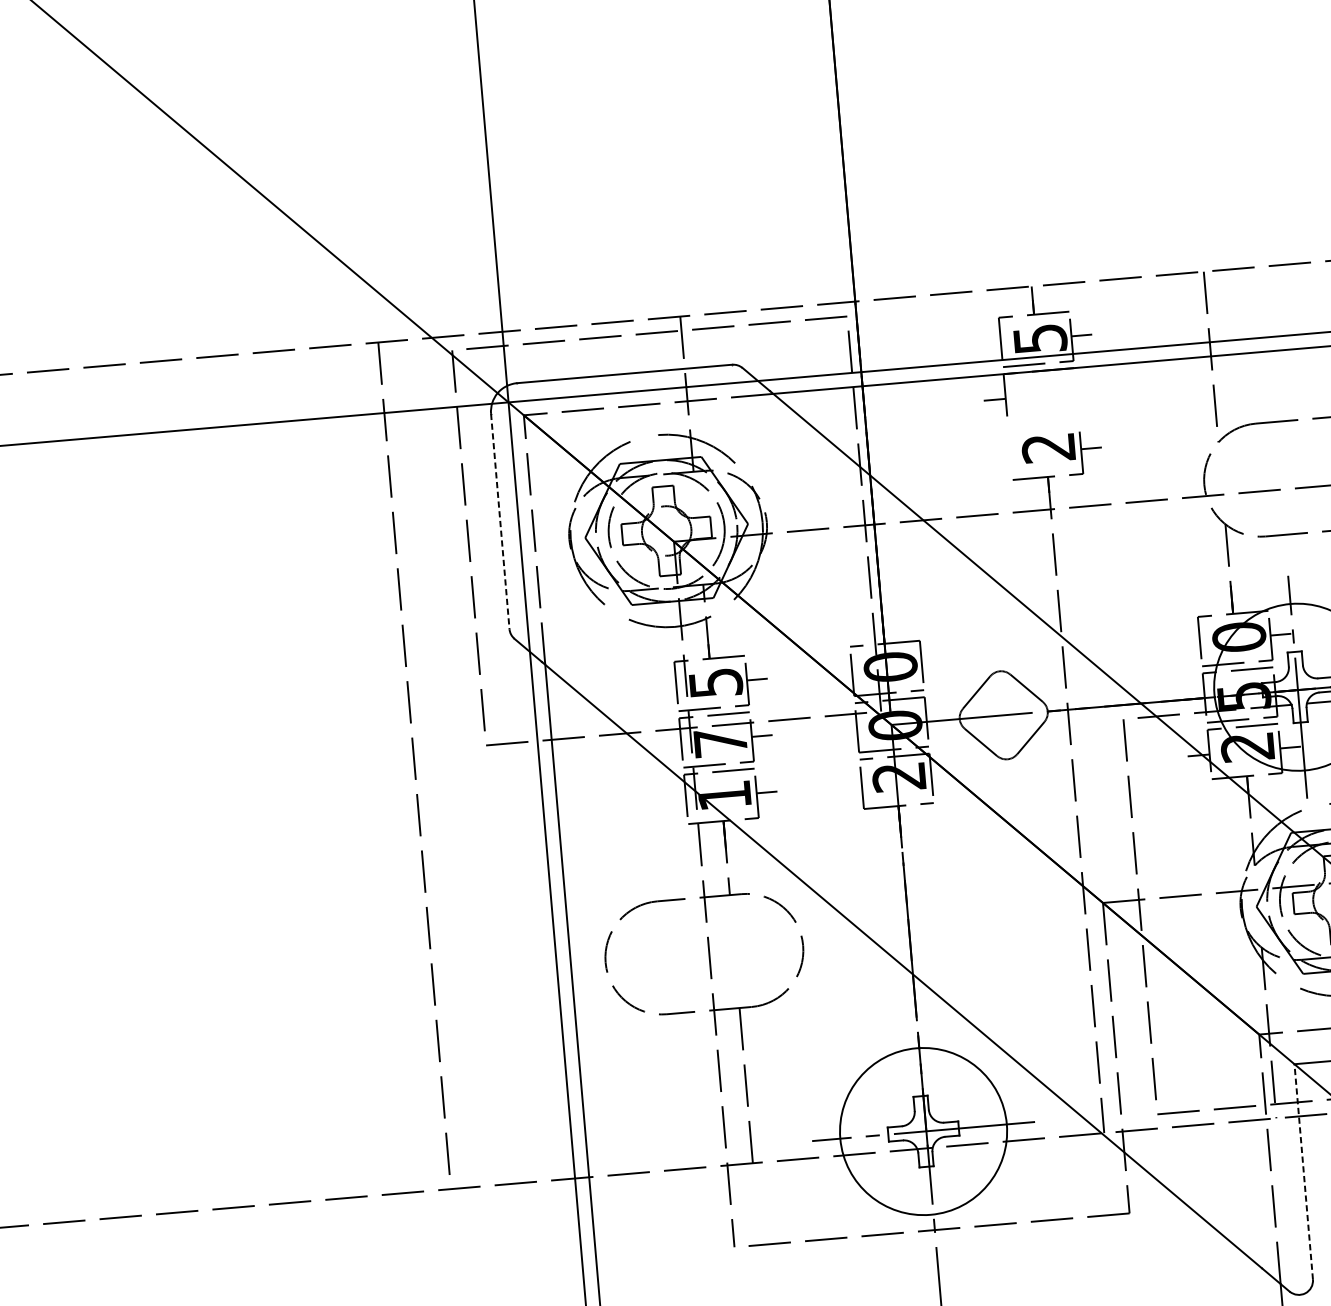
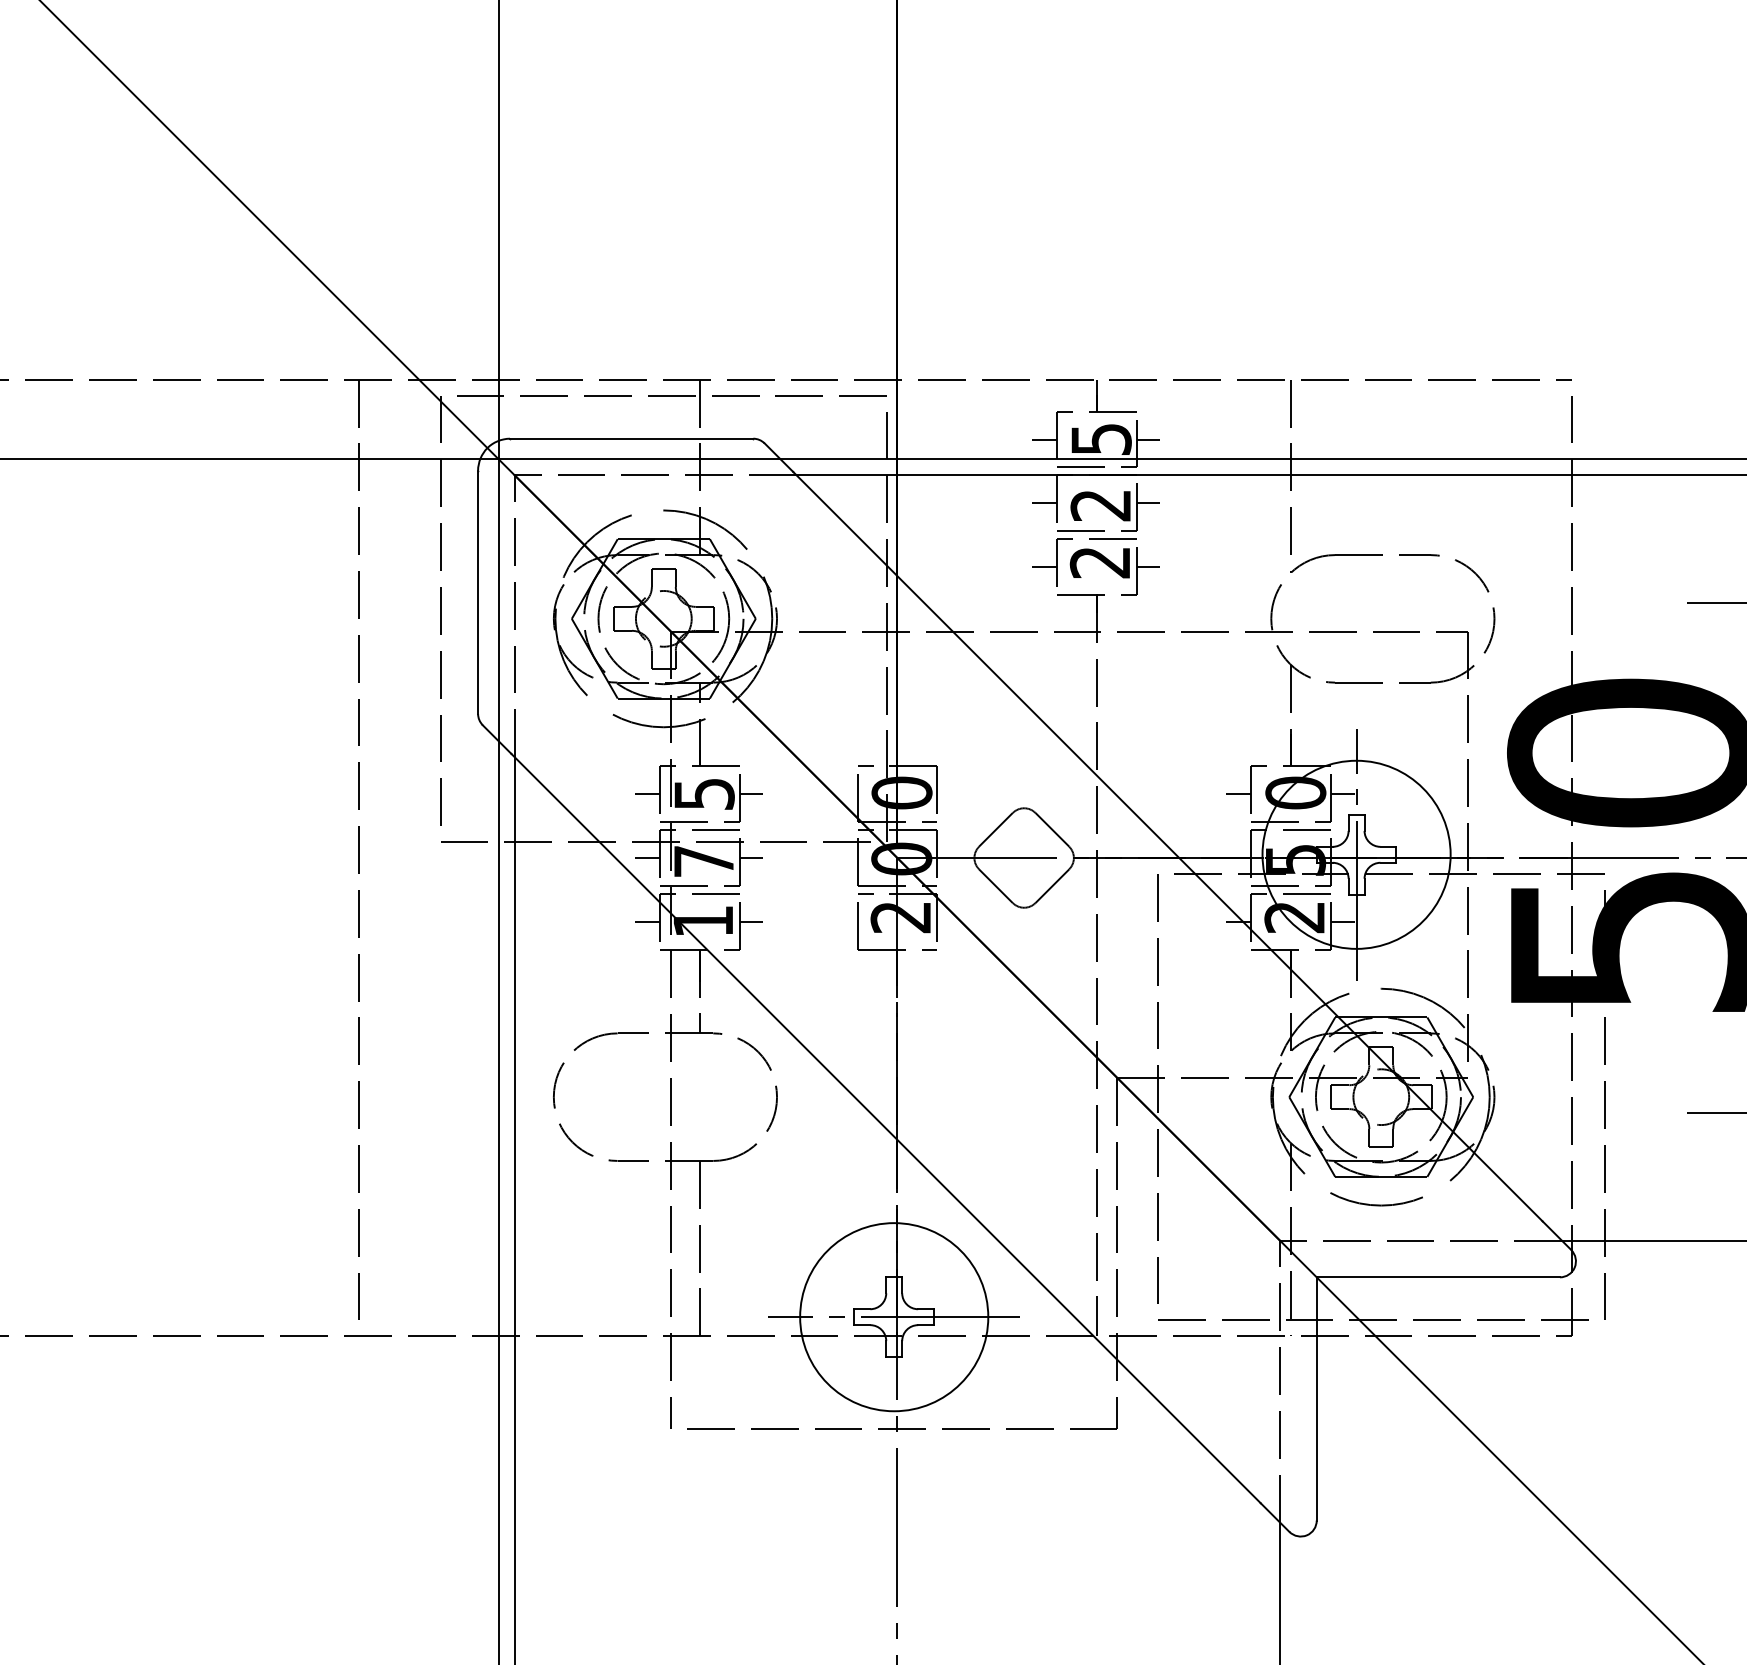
line: (989, 343) -> (1043, 439), added
part: (1042, 423) -> (1095, 534), added
line: (500, 521) -> (478, 592), dashed -> solid
line: (1188, 642) -> (1238, 794), added
line: (664, 687) -> (646, 794), added
line: (669, 744) -> (646, 858), added
line: (674, 800) -> (646, 921), added
line: (1303, 1171) -> (1316, 1398), dashed -> solid

